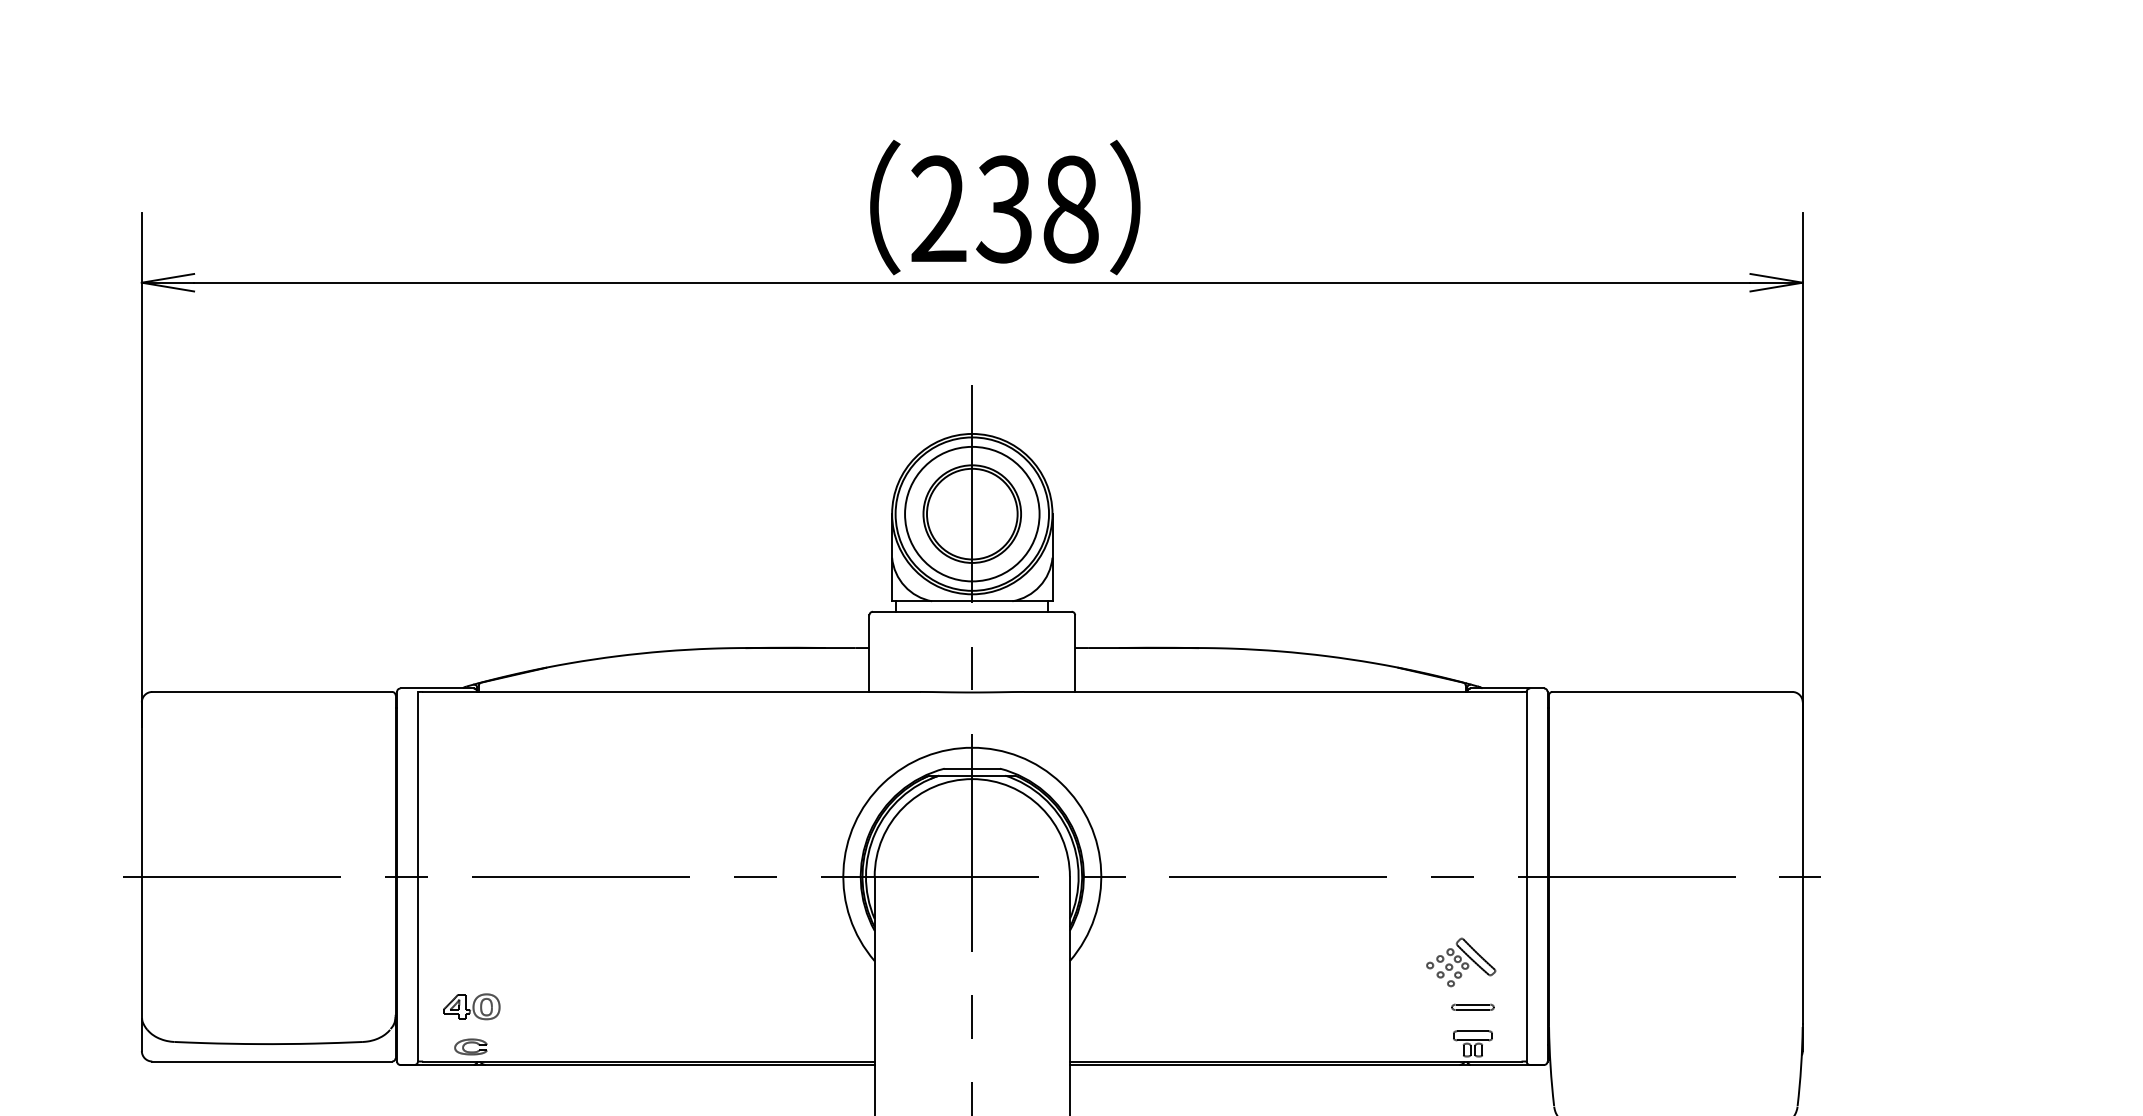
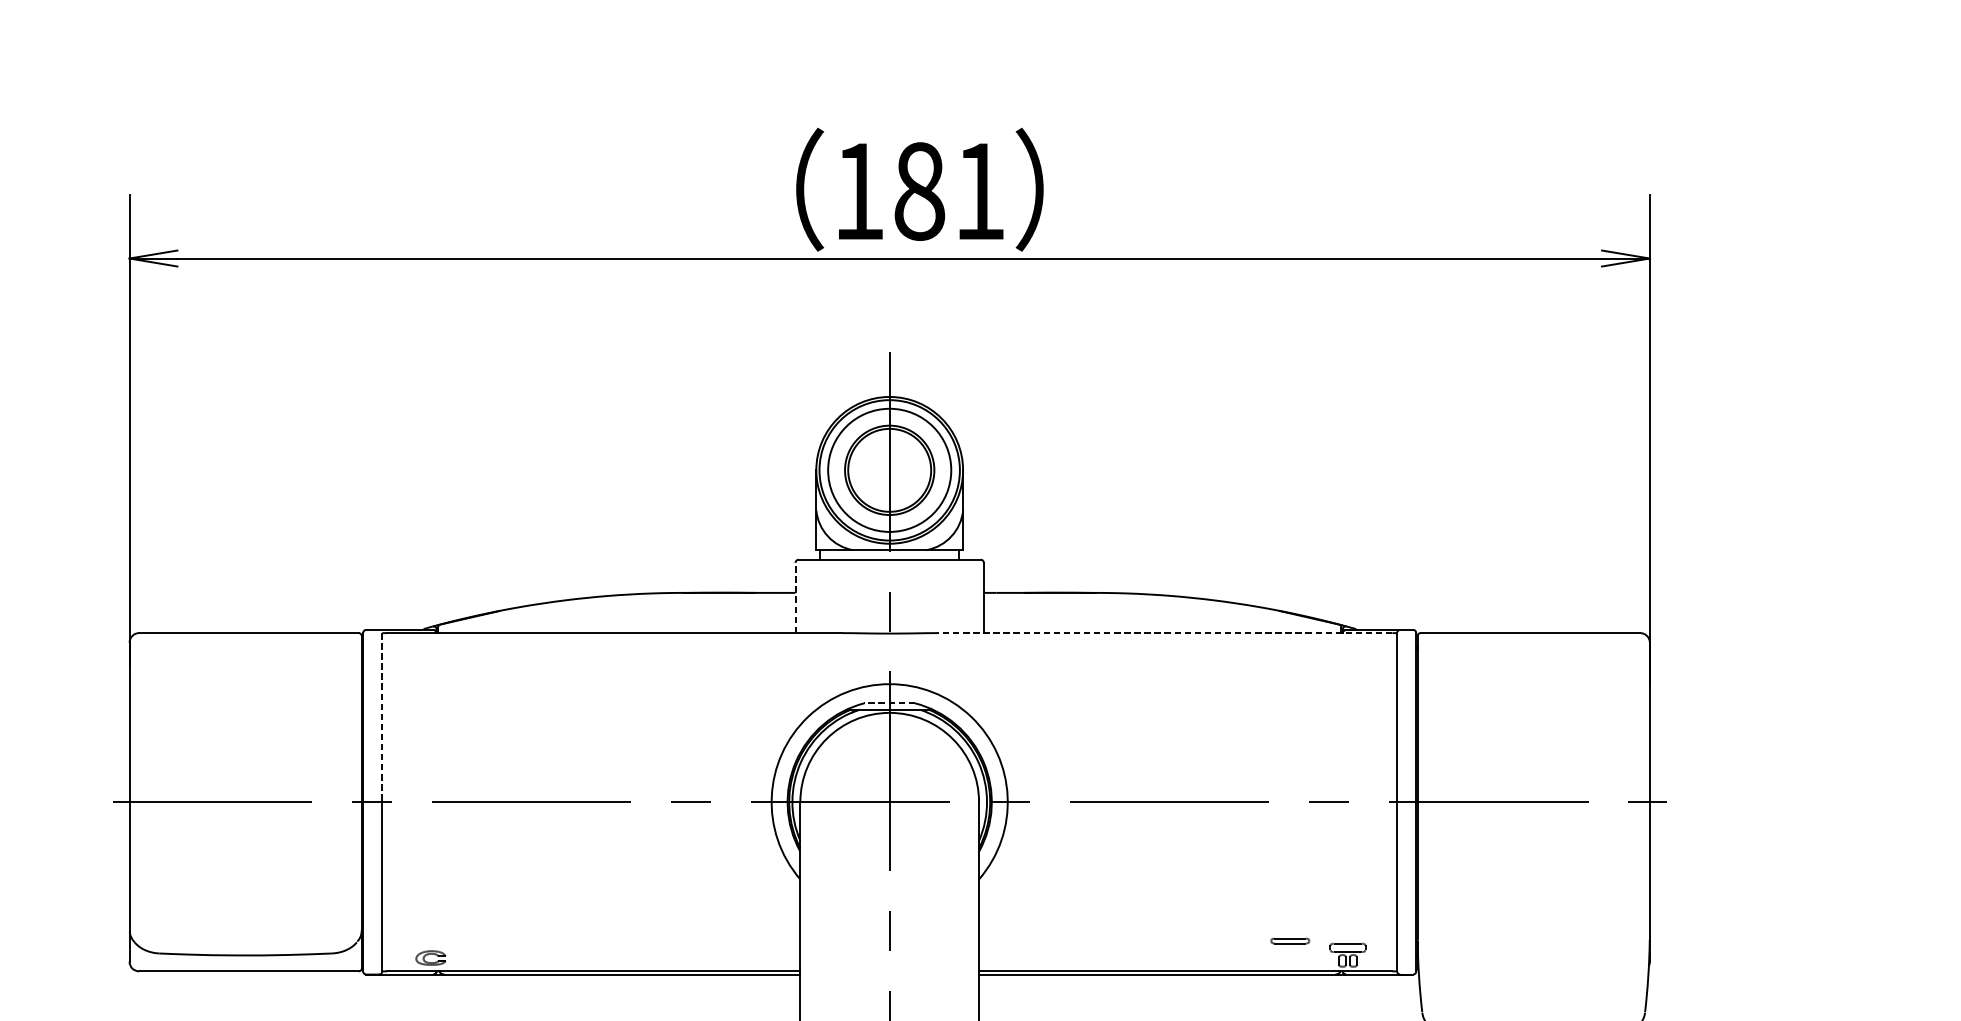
text: (1004, 209) -> (919, 191), 238 -> 181
line: (869, 653) -> (795, 597), solid -> dashed
line: (1272, 691) -> (1164, 632), solid -> dashed
line: (972, 768) -> (889, 703), solid -> dashed
line: (417, 784) -> (381, 717), solid -> dashed
part: (1461, 962) -> (1337, 880), removed
part: (471, 1006) -> (431, 921), removed
part: (1472, 1006) -> (1289, 940), moved

